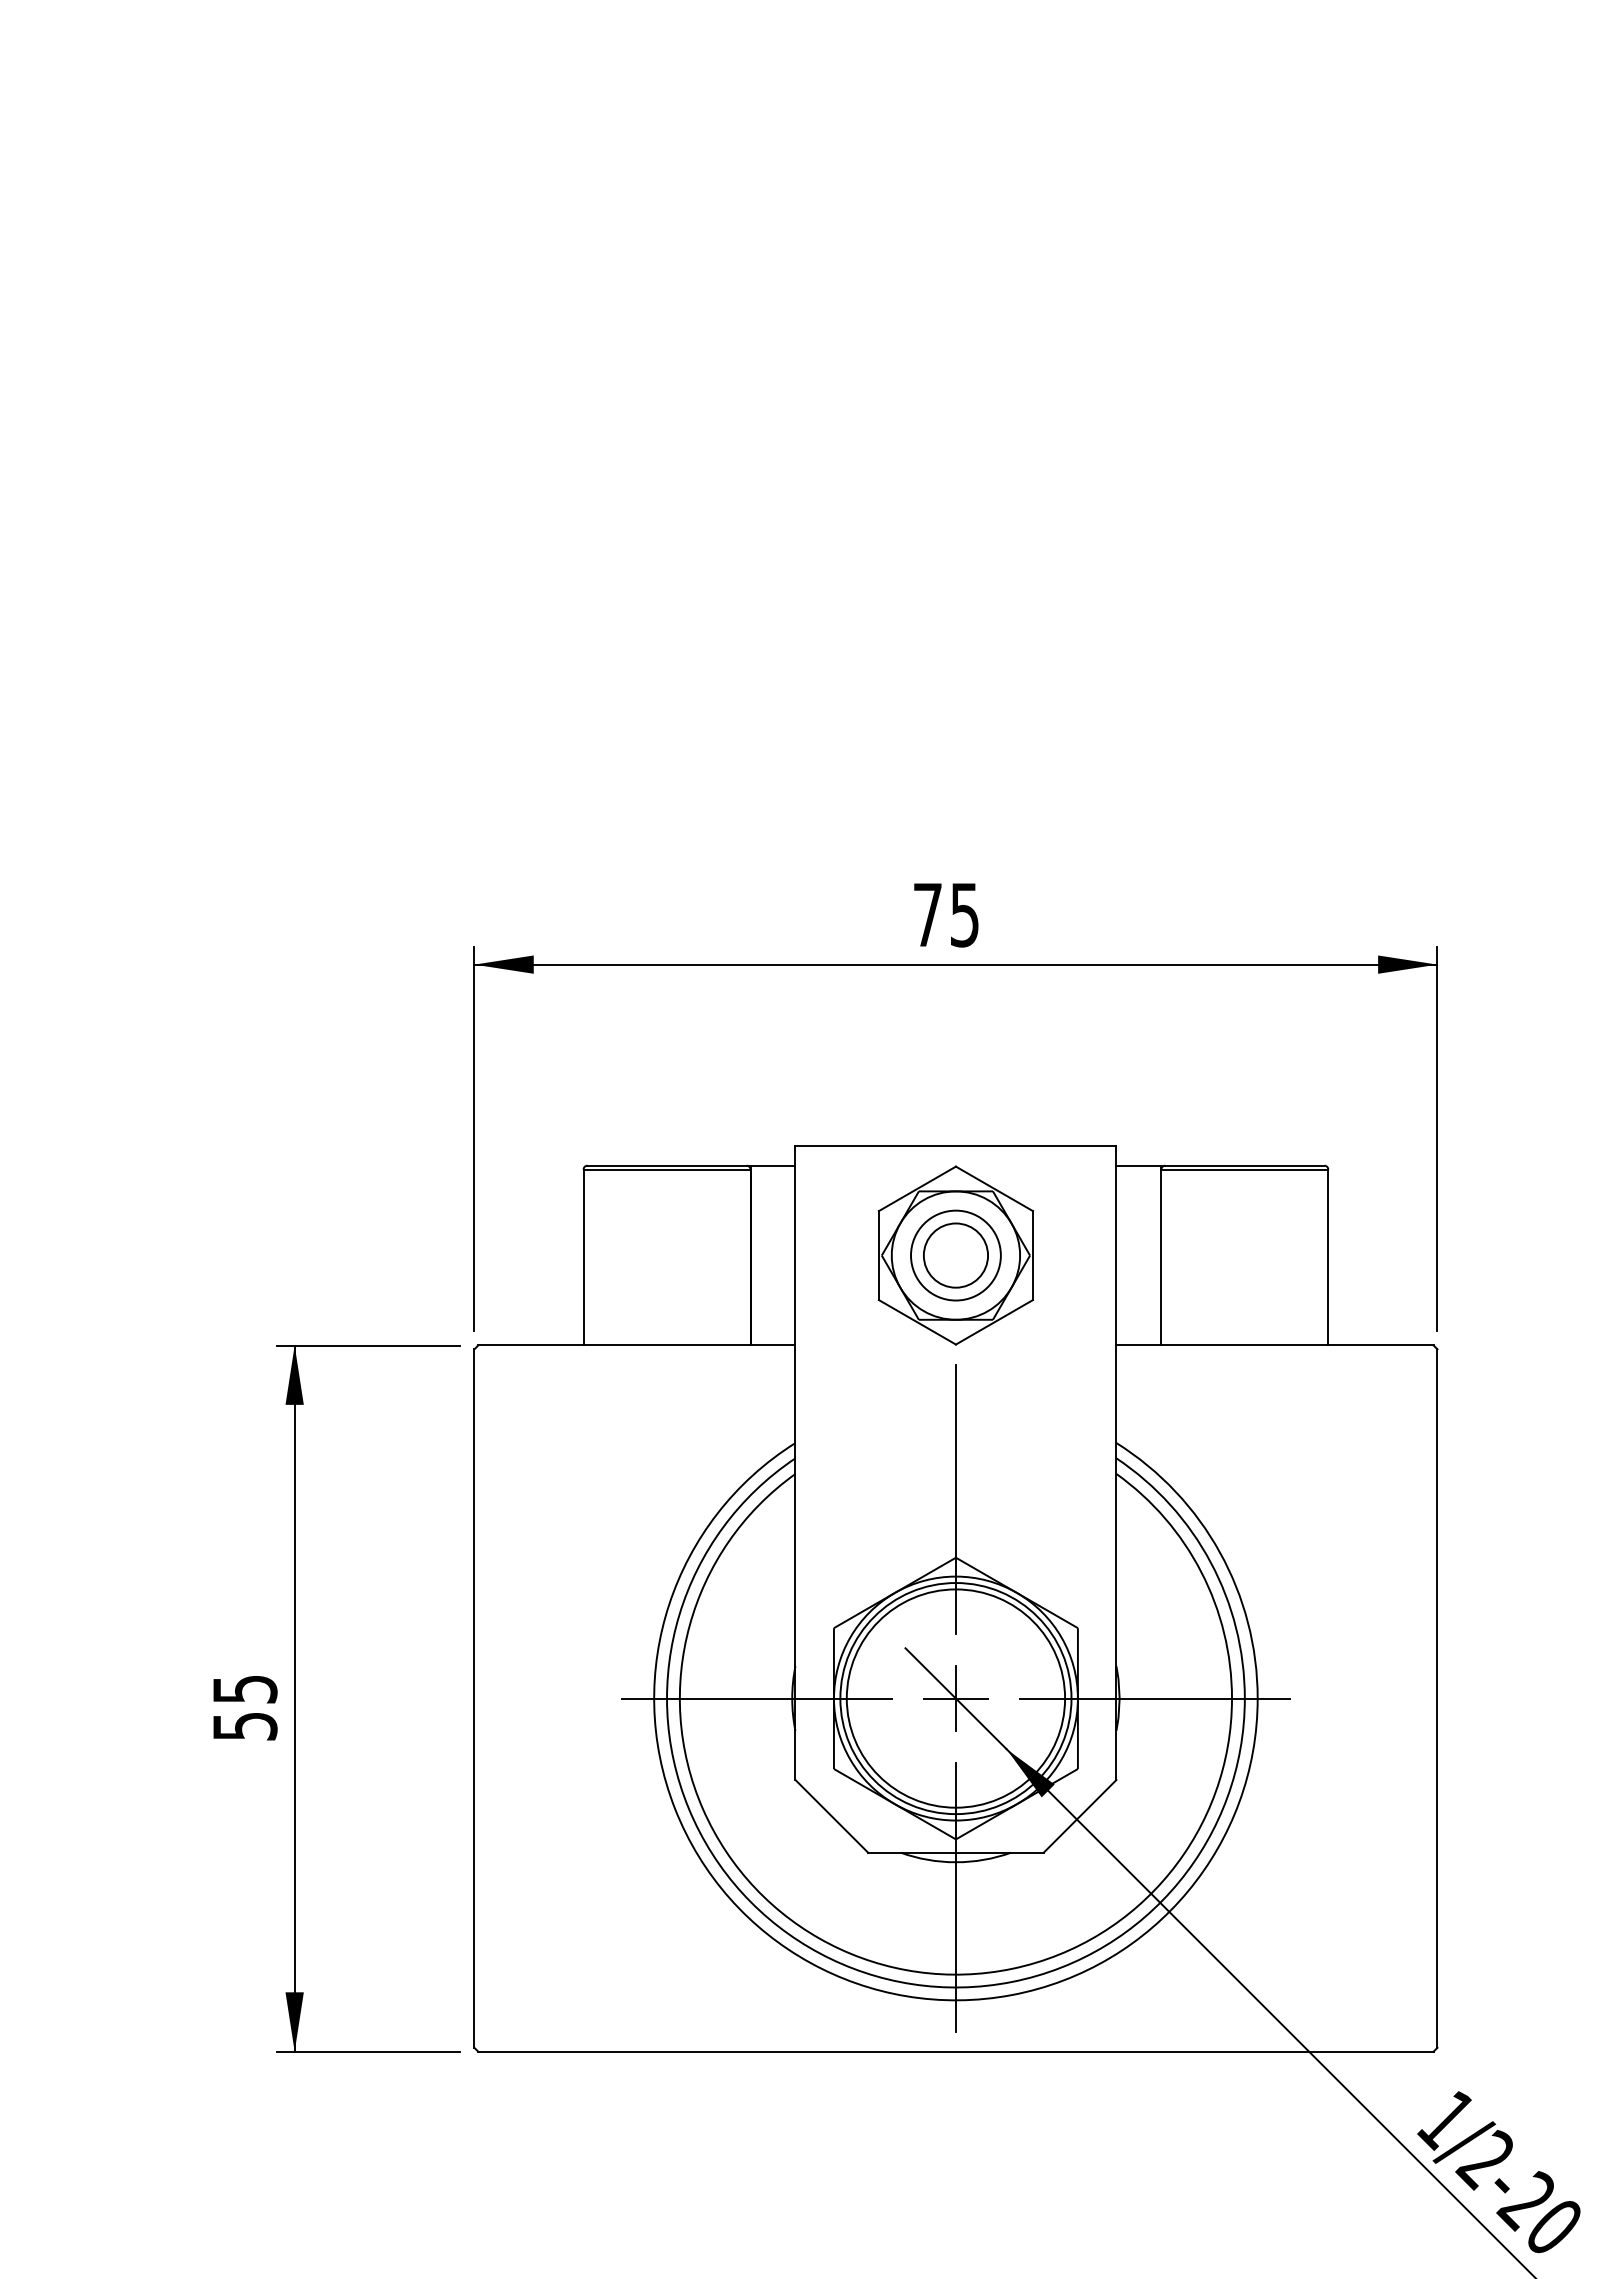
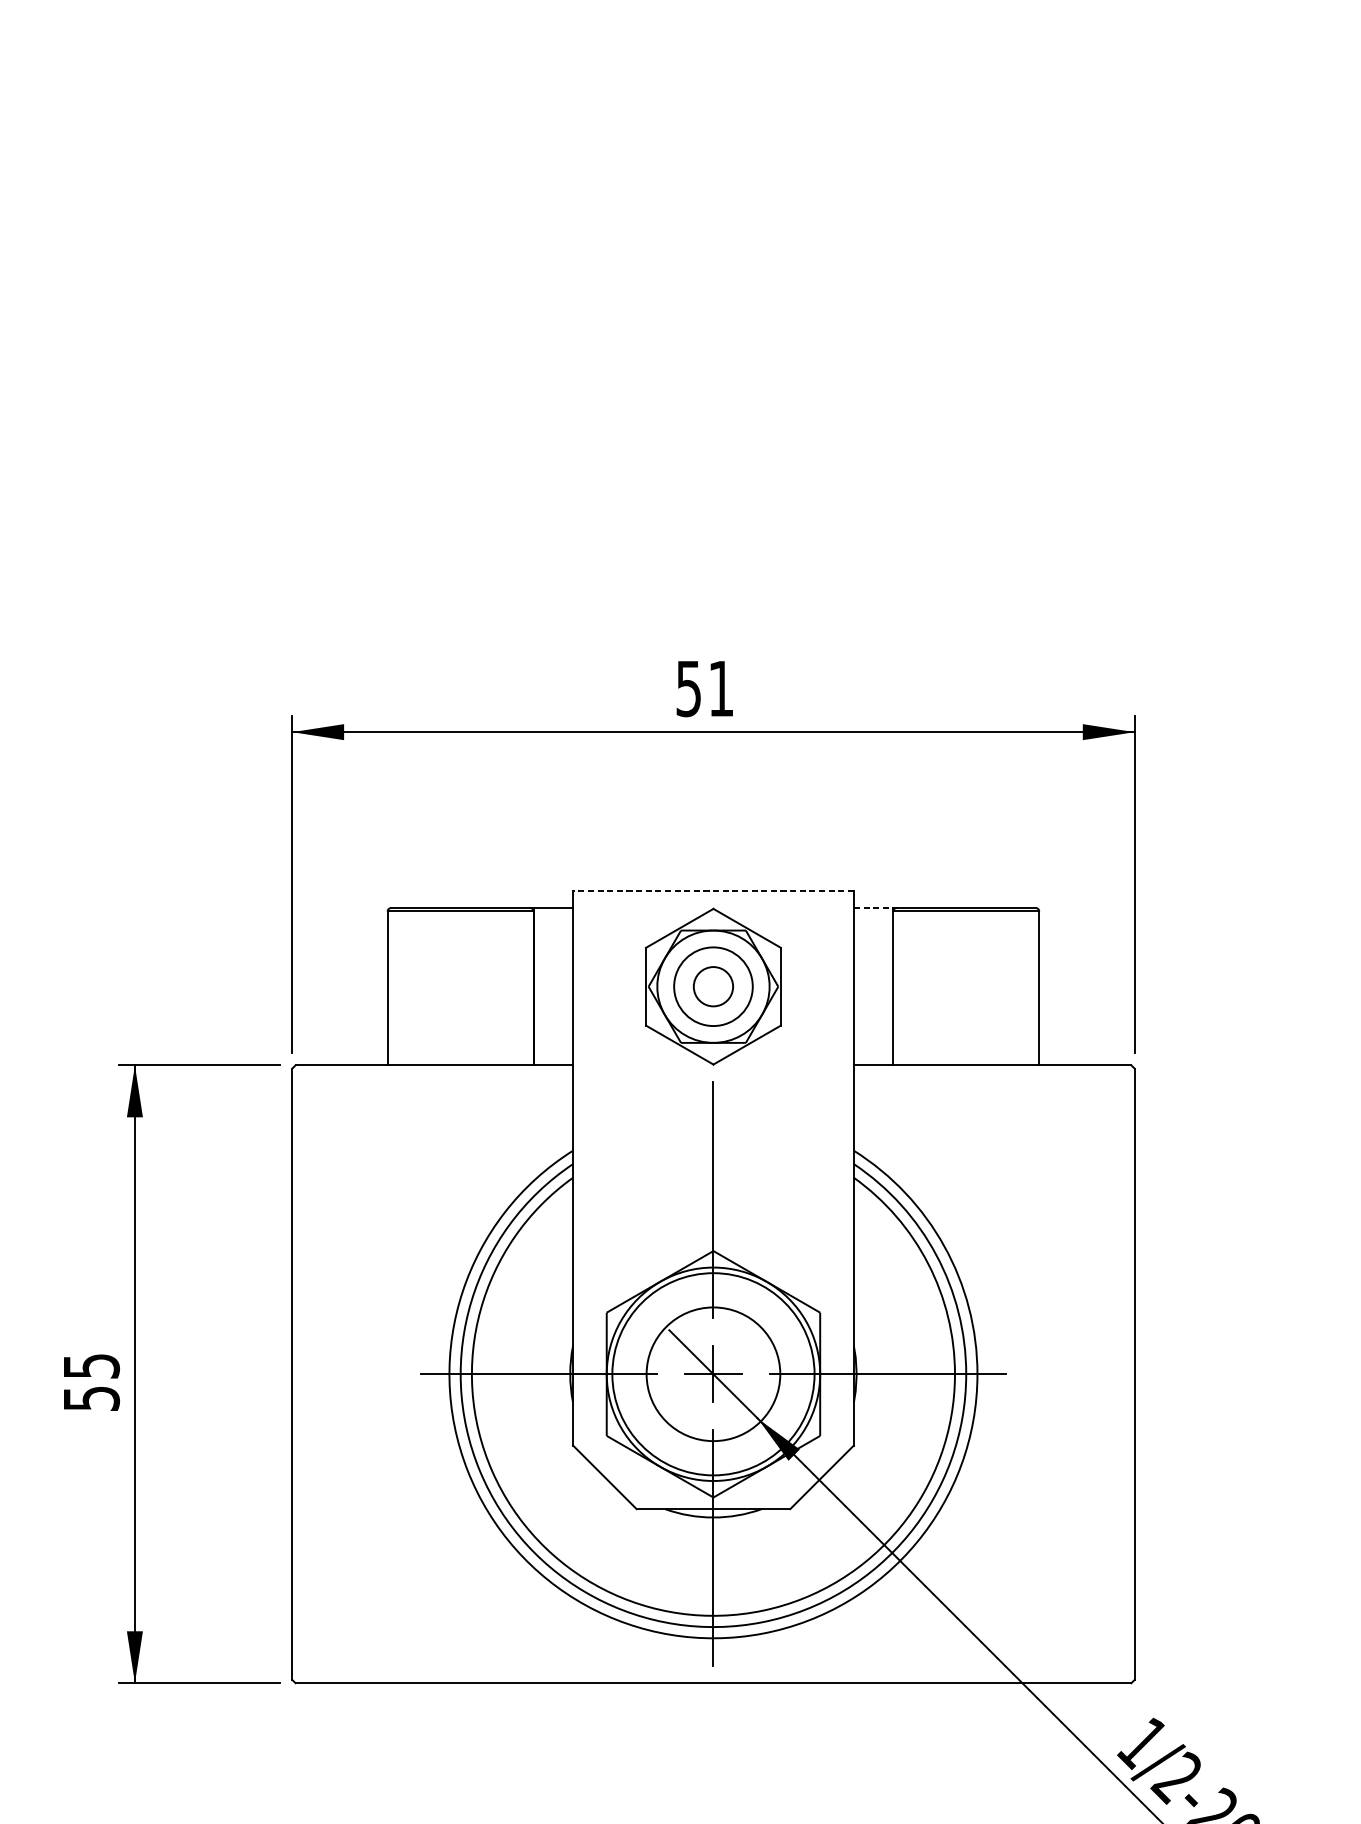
text: (946, 915) -> (705, 689), 75 -> 51
line: (955, 1146) -> (713, 891), solid -> dashed
line: (1139, 1165) -> (874, 907), solid -> dashed
circle: (955, 1255) -> (713, 986), size x0.7
circle: (955, 1698) -> (713, 1374), size x0.7

